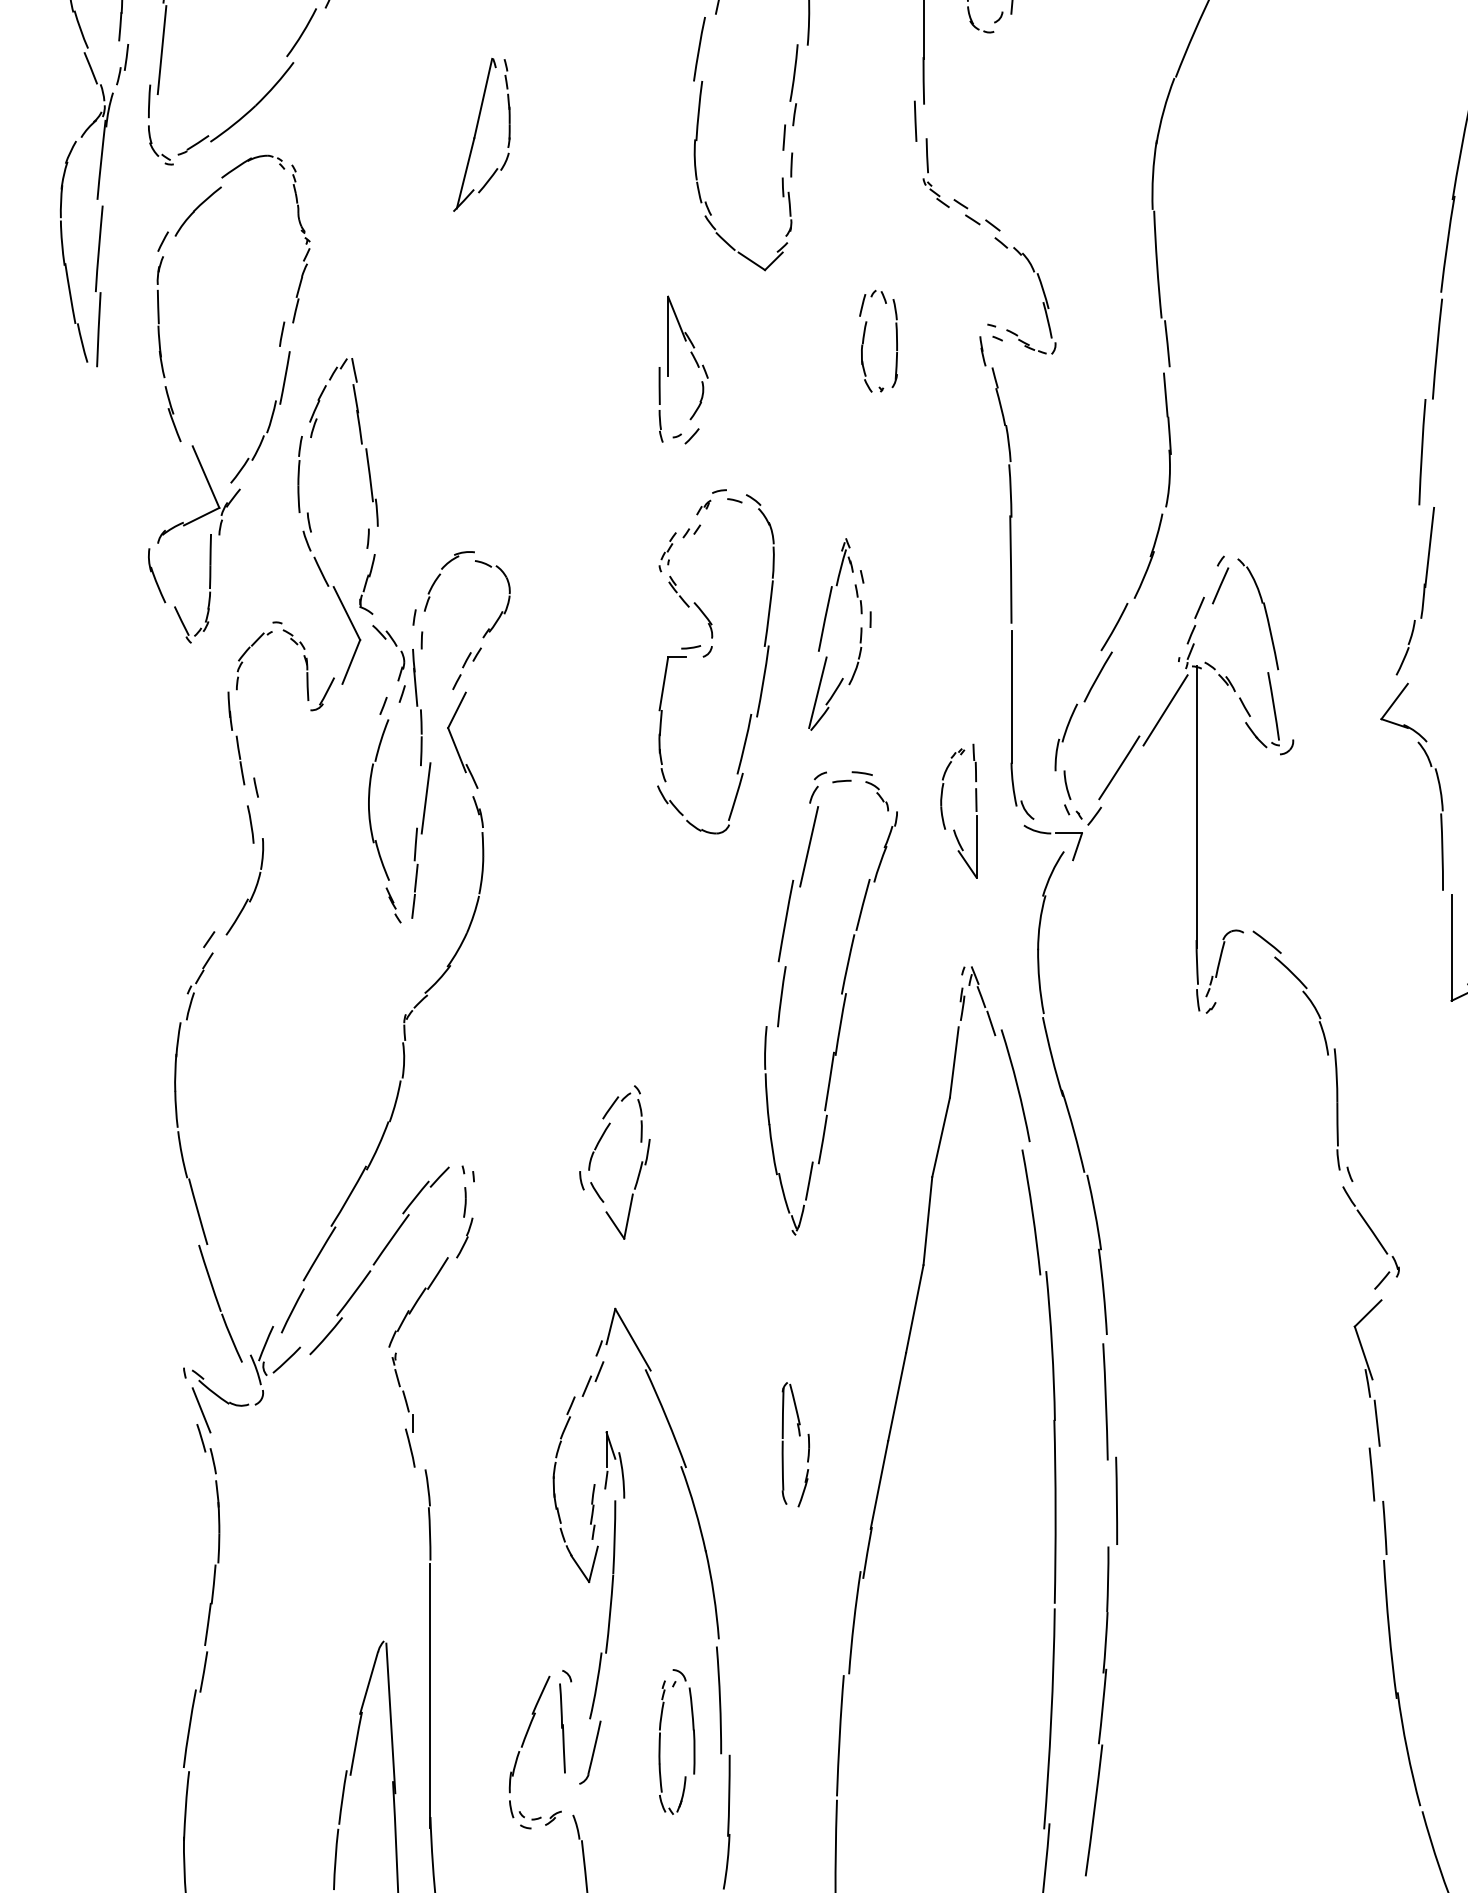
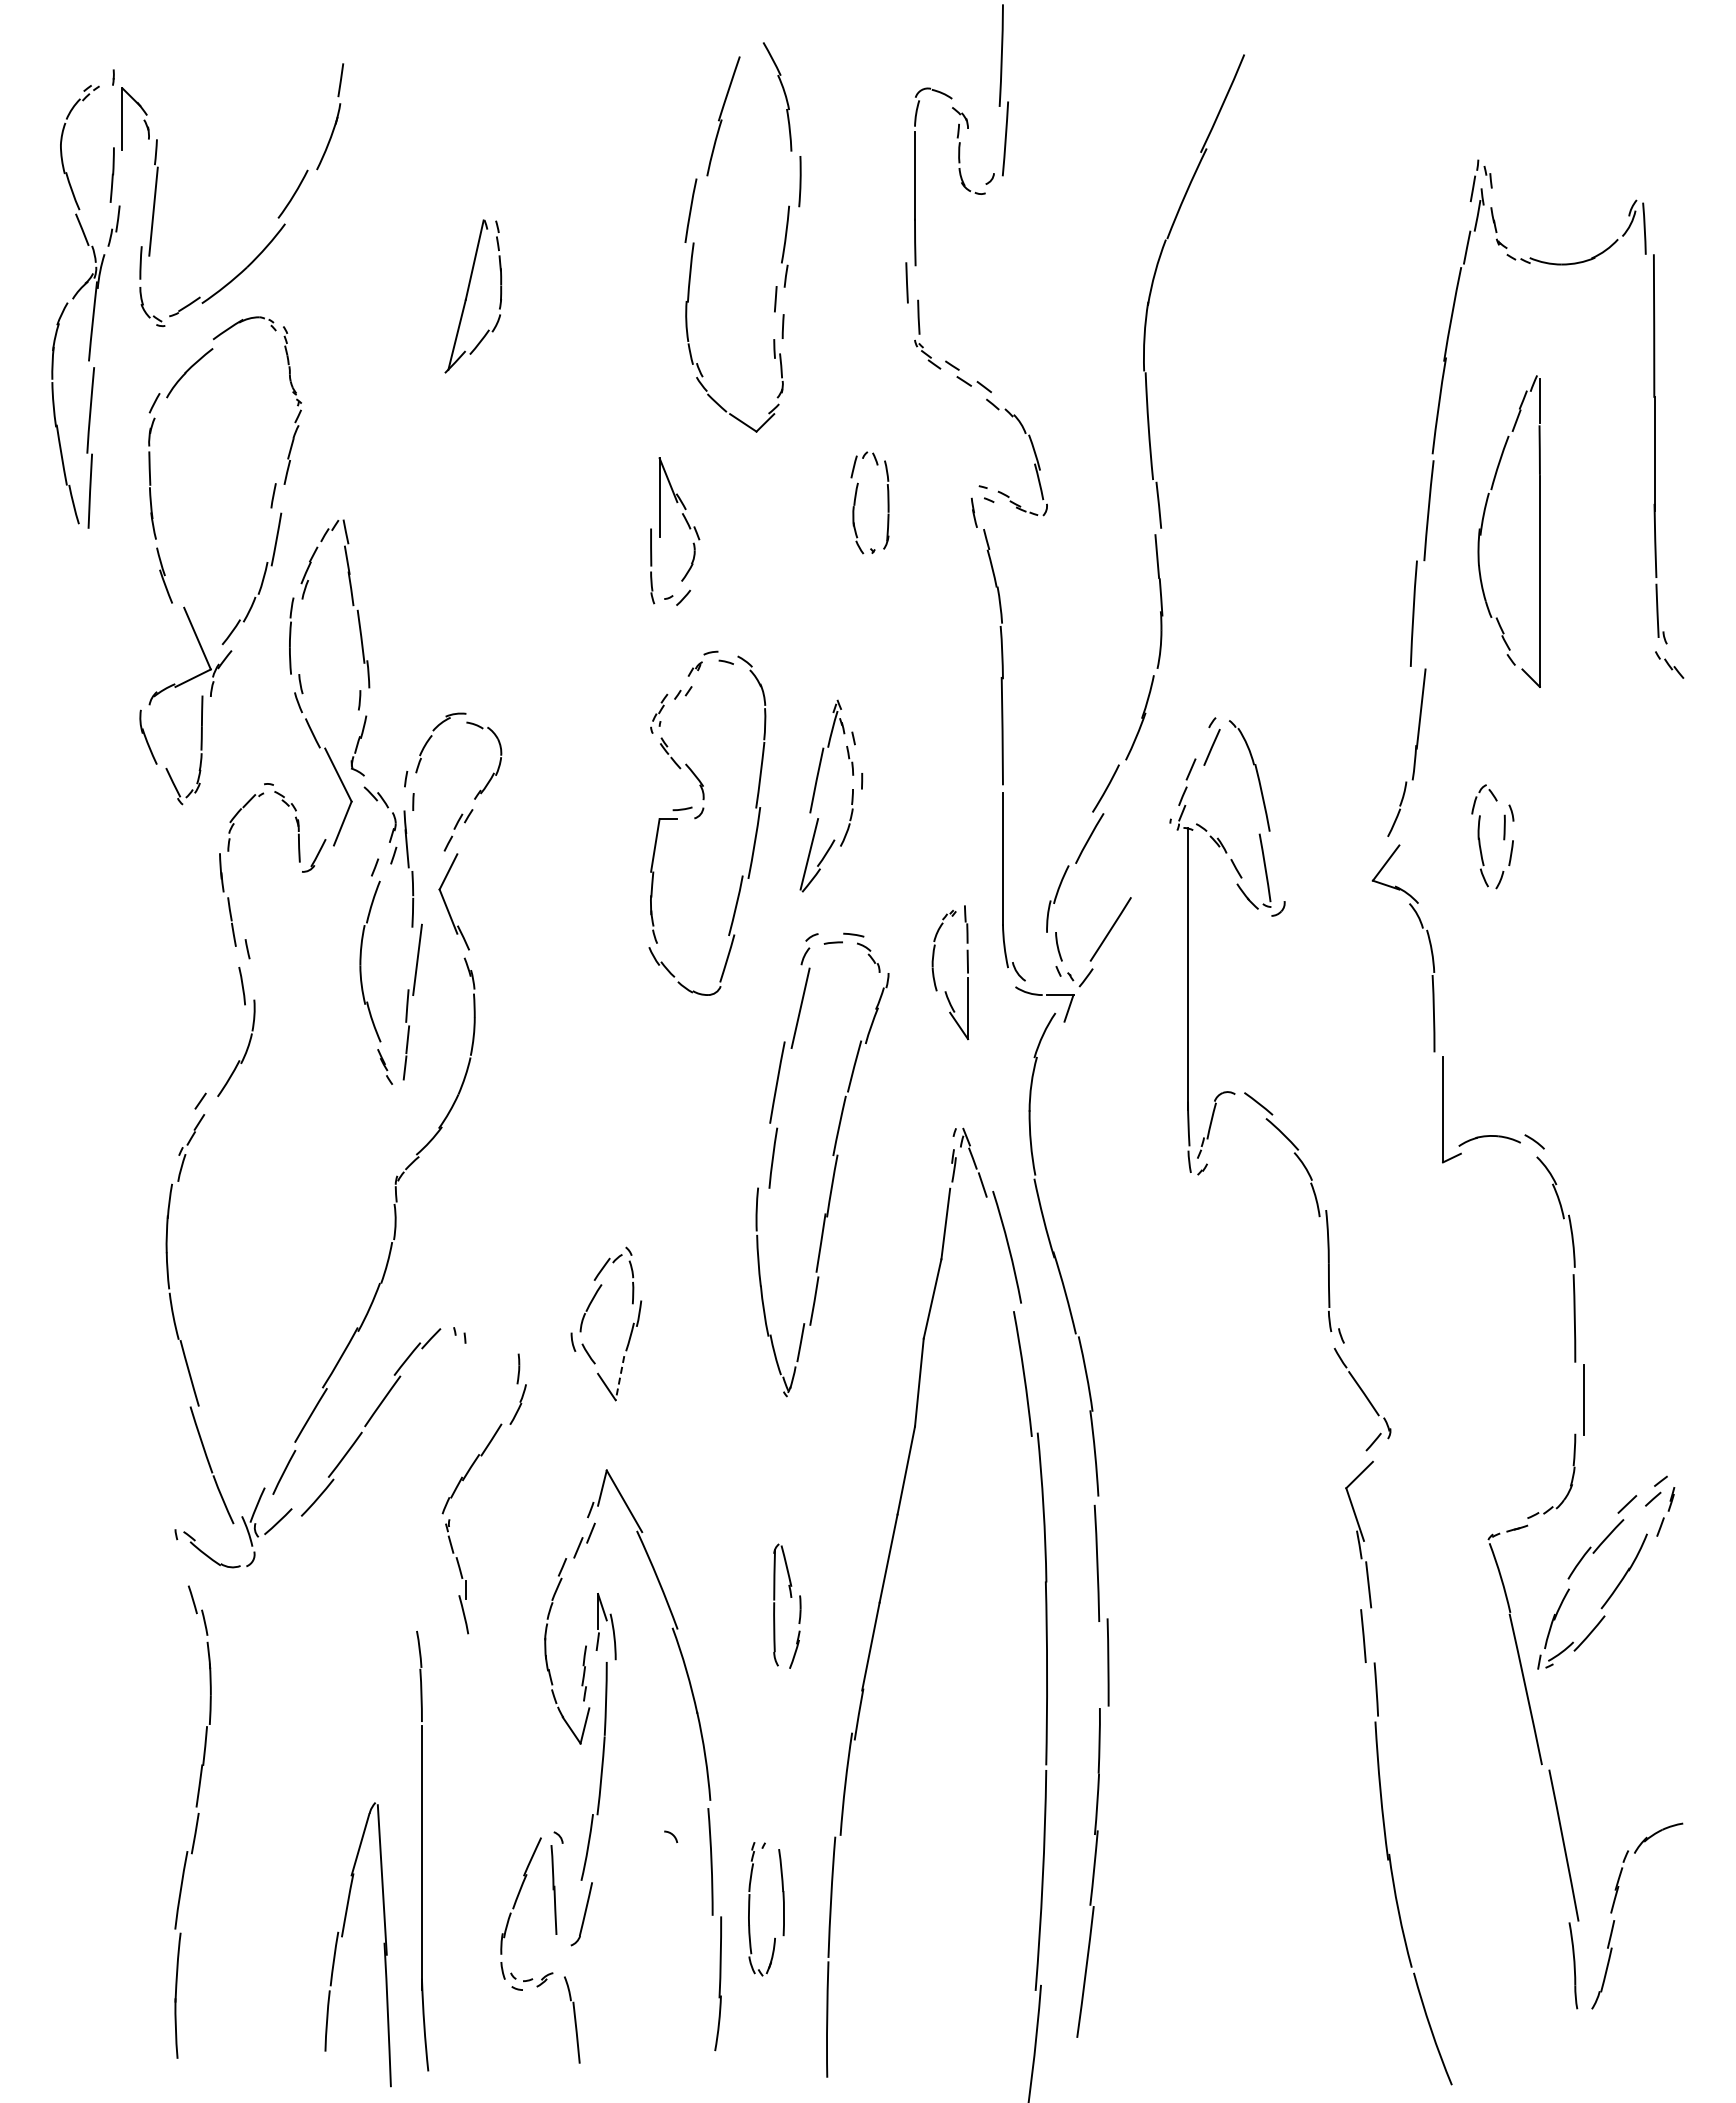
line: (1166, 709) -> (1157, 871), removed
line: (628, 1216) -> (619, 1378), solid -> dashed
part: (410, 1314) -> (463, 1481), moved
line: (201, 1409) -> (192, 1571), removed
part: (661, 1742) -> (750, 1904), moved

